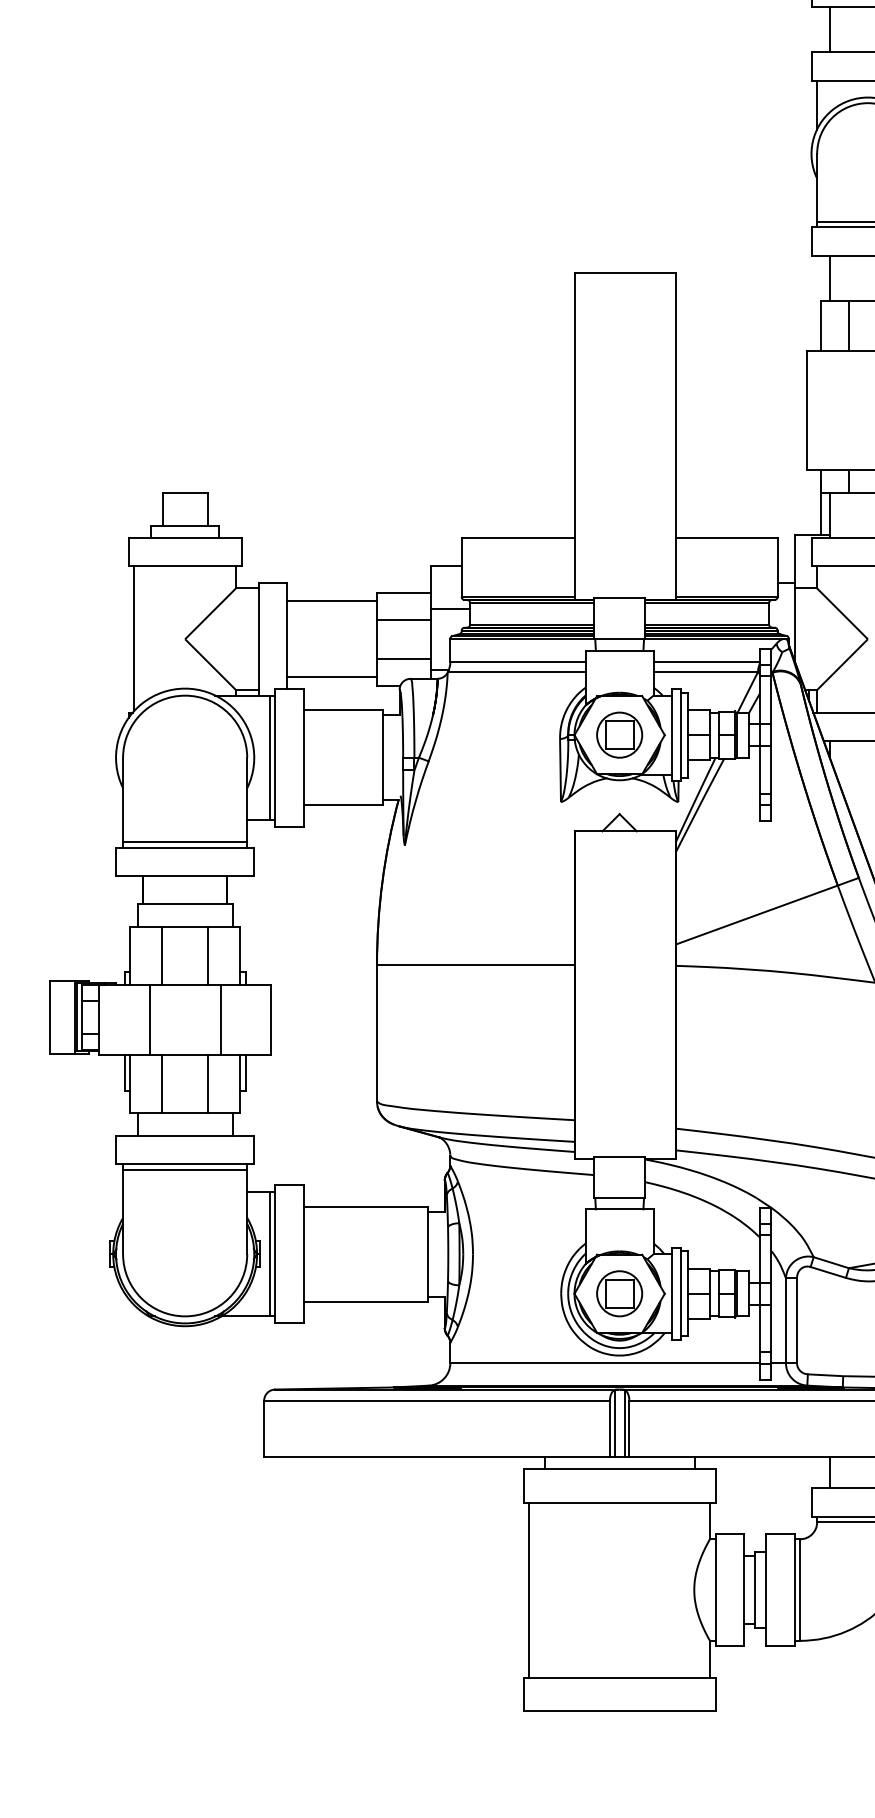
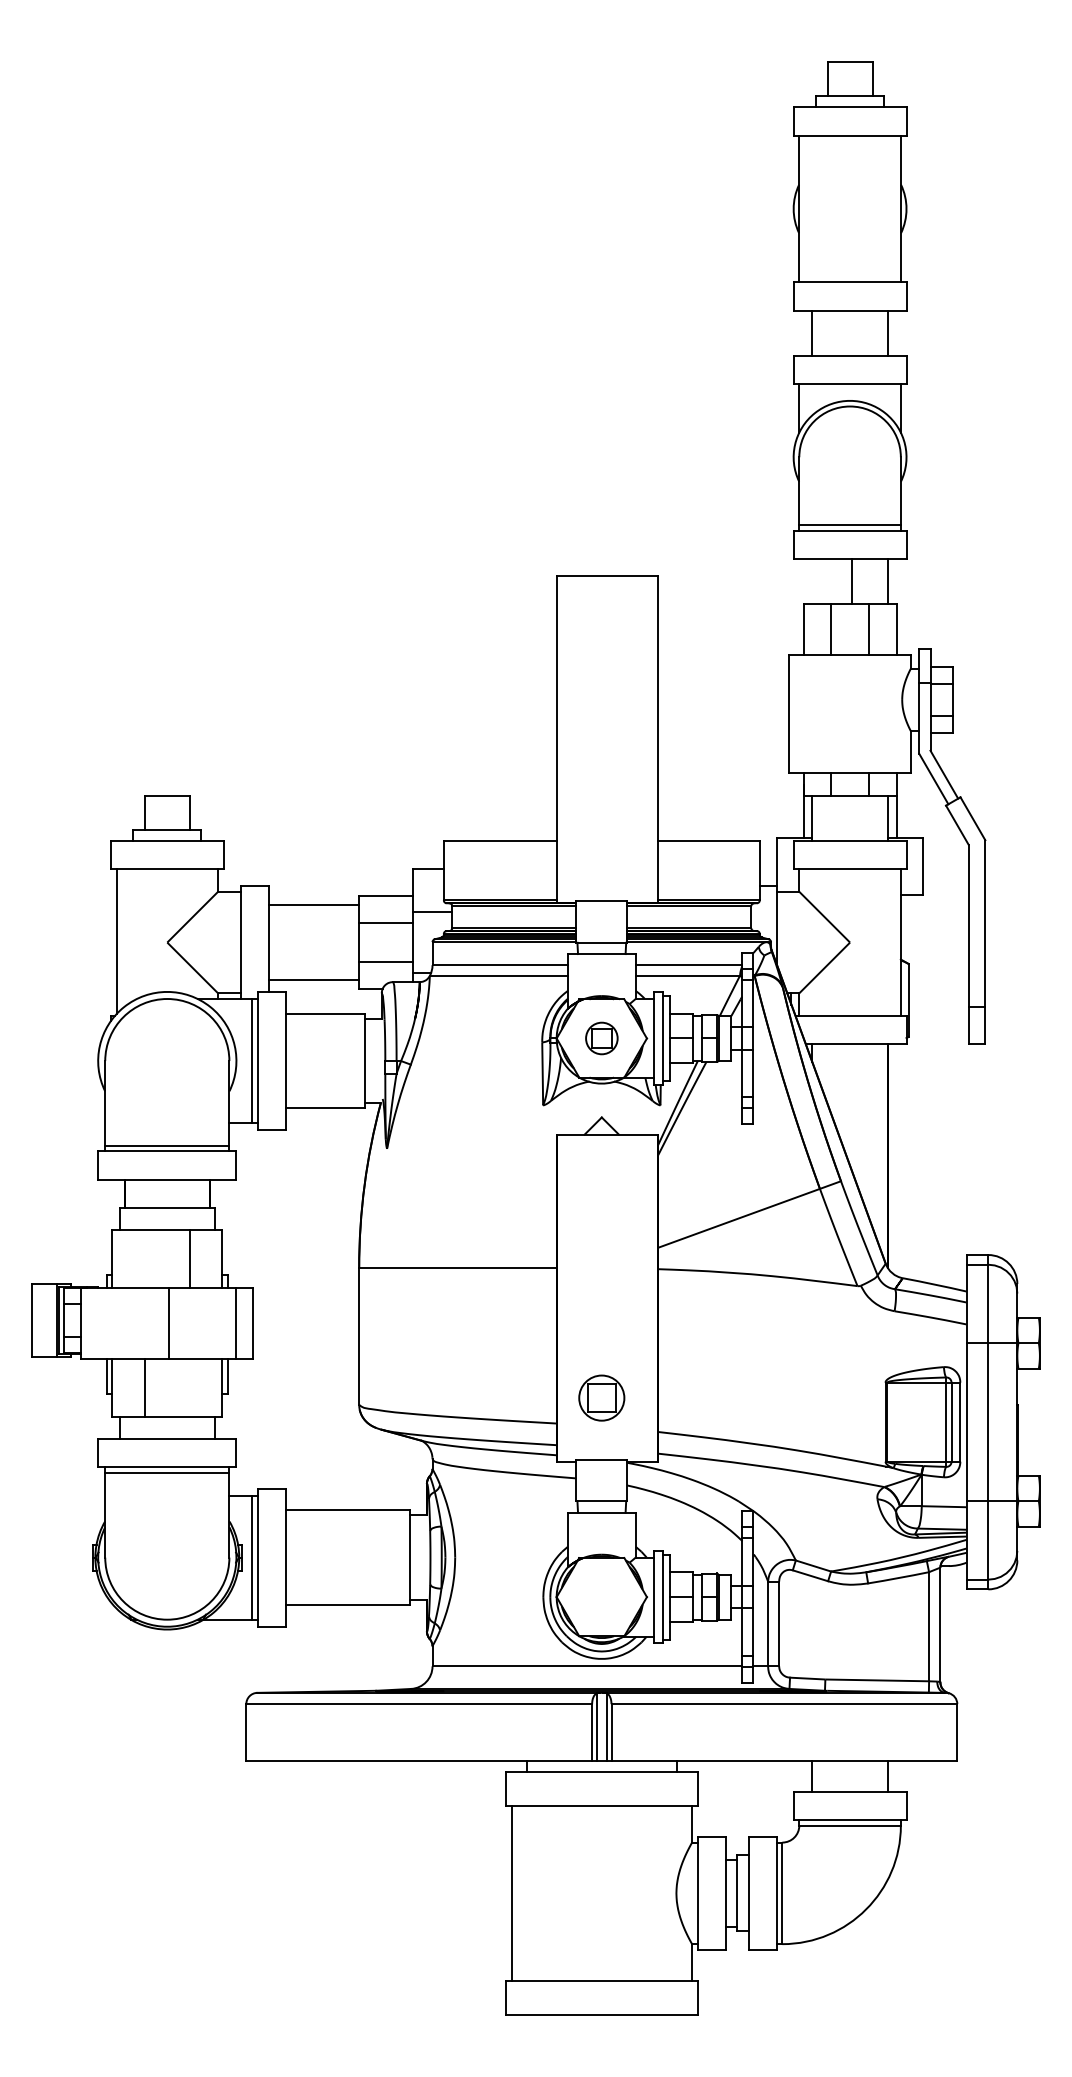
line: (830, 278) -> (852, 581), moved
part: (619, 735) -> (601, 1038), size x0.7
line: (162, 956) -> (144, 1259), removed
line: (149, 1020) -> (168, 1323), moved
line: (220, 1020) -> (235, 1323), moved
line: (208, 1084) -> (190, 1387), removed
part: (619, 1293) -> (601, 1397), moved

